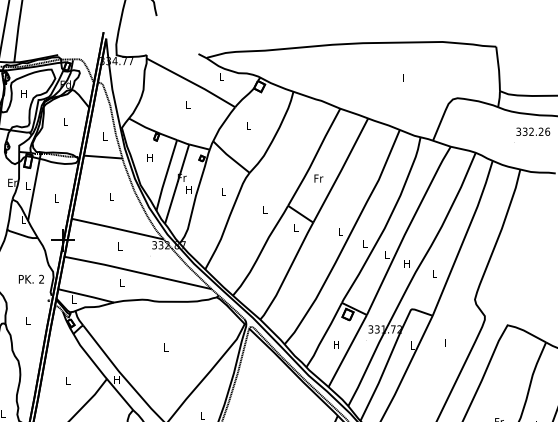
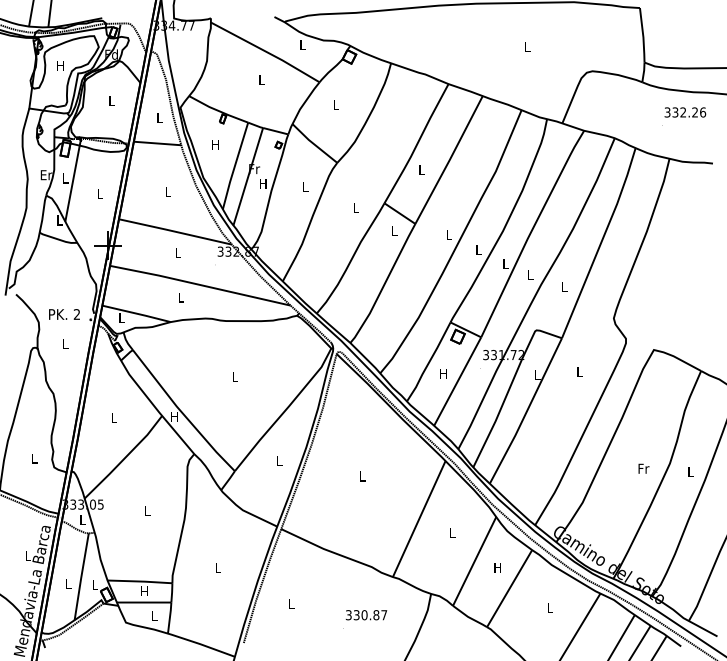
text: (318, 178) -> (421, 169), Fr -> L
text: (407, 263) -> (530, 274), H -> L
text: (31, 279) -> (64, 314), moved

